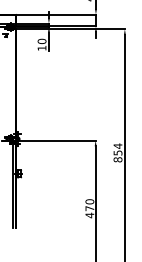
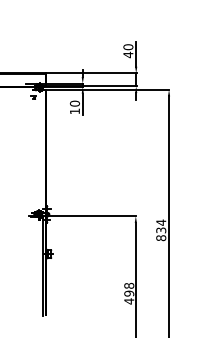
text: (117, 152) -> (160, 229), 854 -> 834
text: (90, 204) -> (129, 289), 470 -> 498

